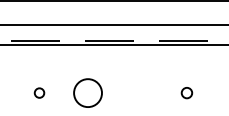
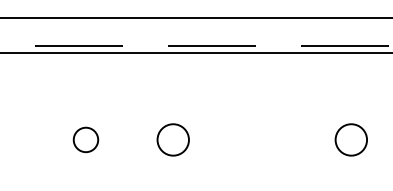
circle: (39, 92) -> (85, 138), size x1.43
circle: (87, 92) -> (172, 138), size x0.62
circle: (186, 92) -> (350, 138), size x1.67

